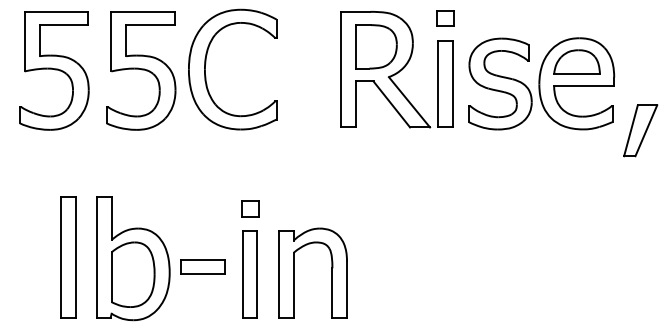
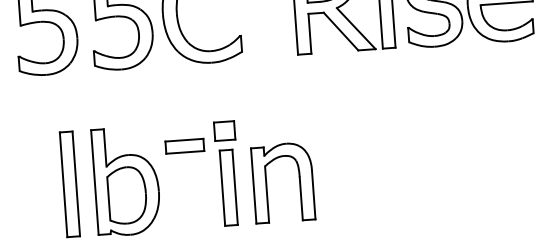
part: (250, 208) -> (224, 130), size x1.4
part: (202, 266) -> (184, 145), moved

